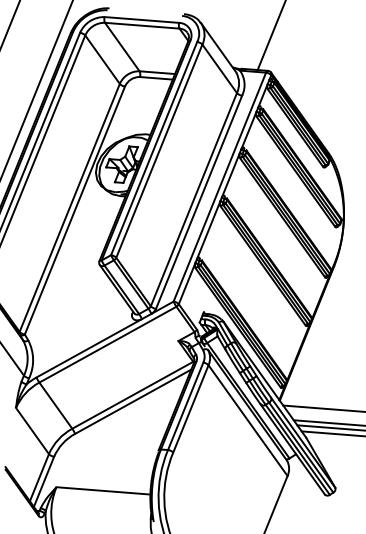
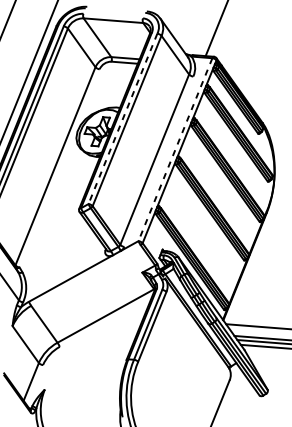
line: (141, 19) -> (112, 15), removed
line: (154, 148) -> (123, 118), solid -> dashed
line: (219, 187) -> (175, 149), solid -> dashed
line: (199, 201) -> (159, 161), removed
line: (74, 210) -> (59, 168), removed
line: (107, 344) -> (85, 275), removed
line: (133, 401) -> (106, 320), removed
line: (247, 420) -> (197, 336), removed
line: (43, 481) -> (34, 384), removed
line: (103, 490) -> (82, 392), removed

